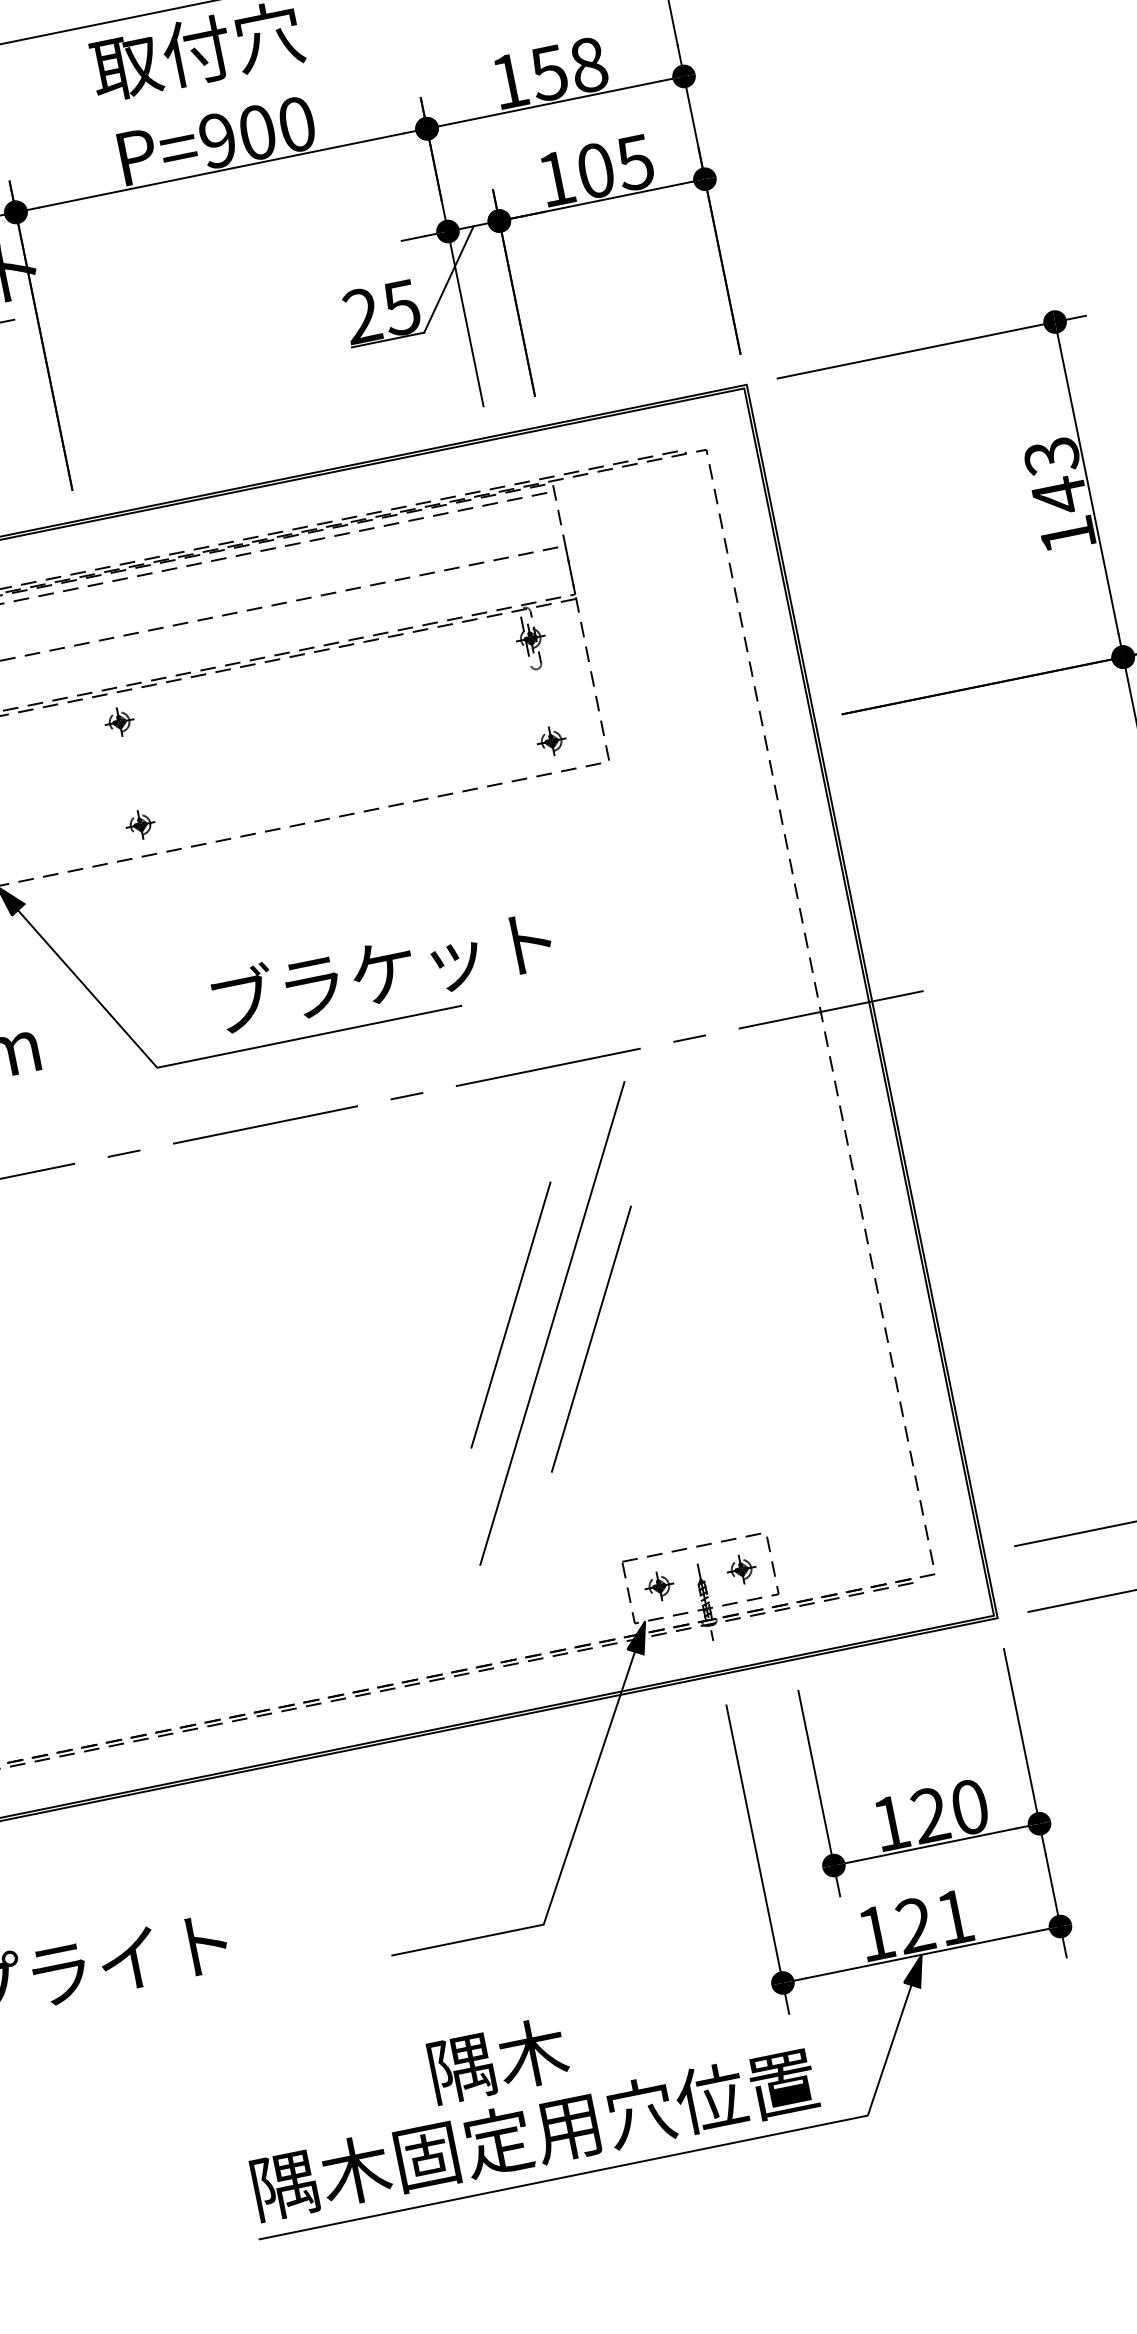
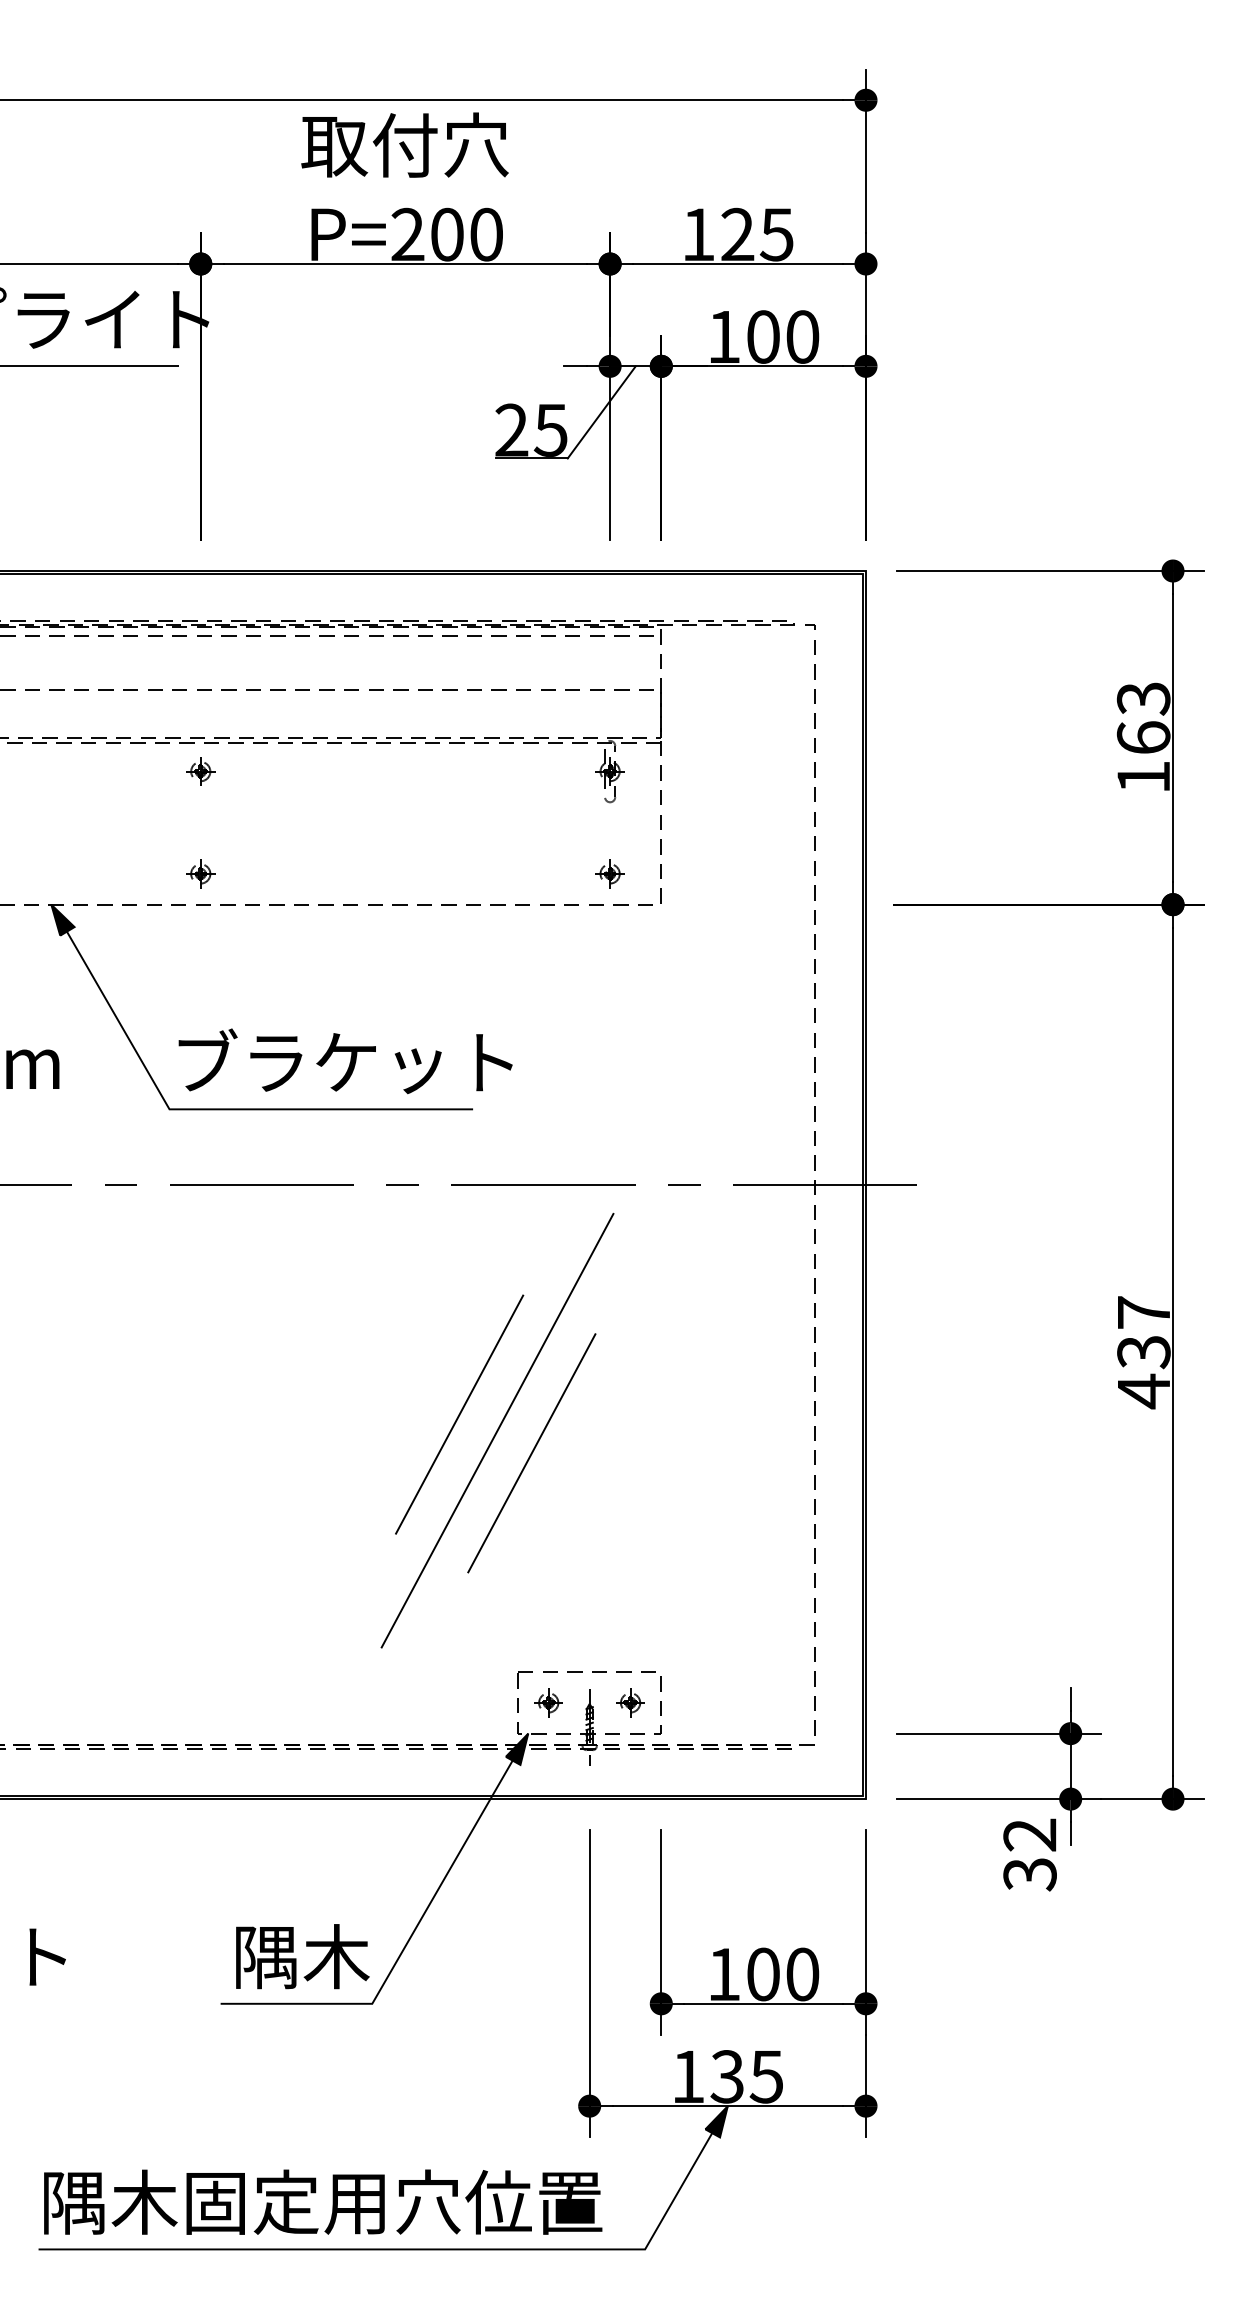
text: (568, 69) -> (756, 234), 158 -> 125
text: (217, 140) -> (407, 234), P=900 -> P=200
text: (635, 162) -> (802, 336), 105 -> 100
text: (1059, 495) -> (1143, 737), 143 -> 163
text: (382, 971) -> (345, 1061), moved
text: (930, 1815) -> (763, 1974), 120 -> 100
text: (934, 1921) -> (746, 2076), 121 -> 135
text: (498, 2060) -> (302, 1956), moved

